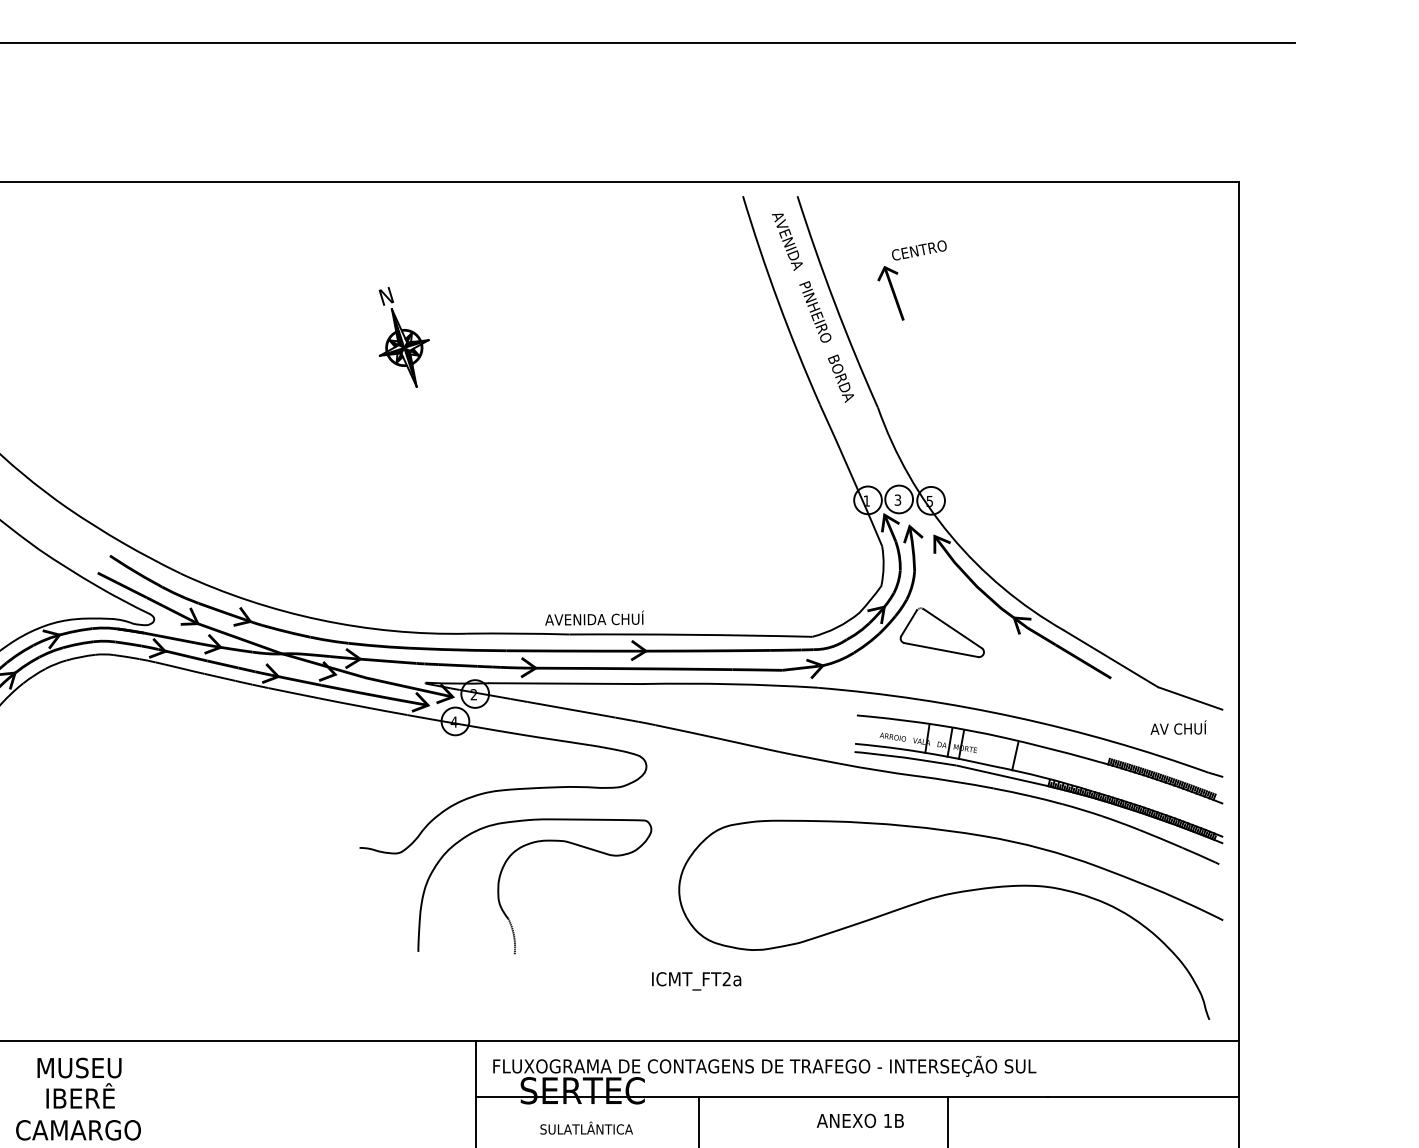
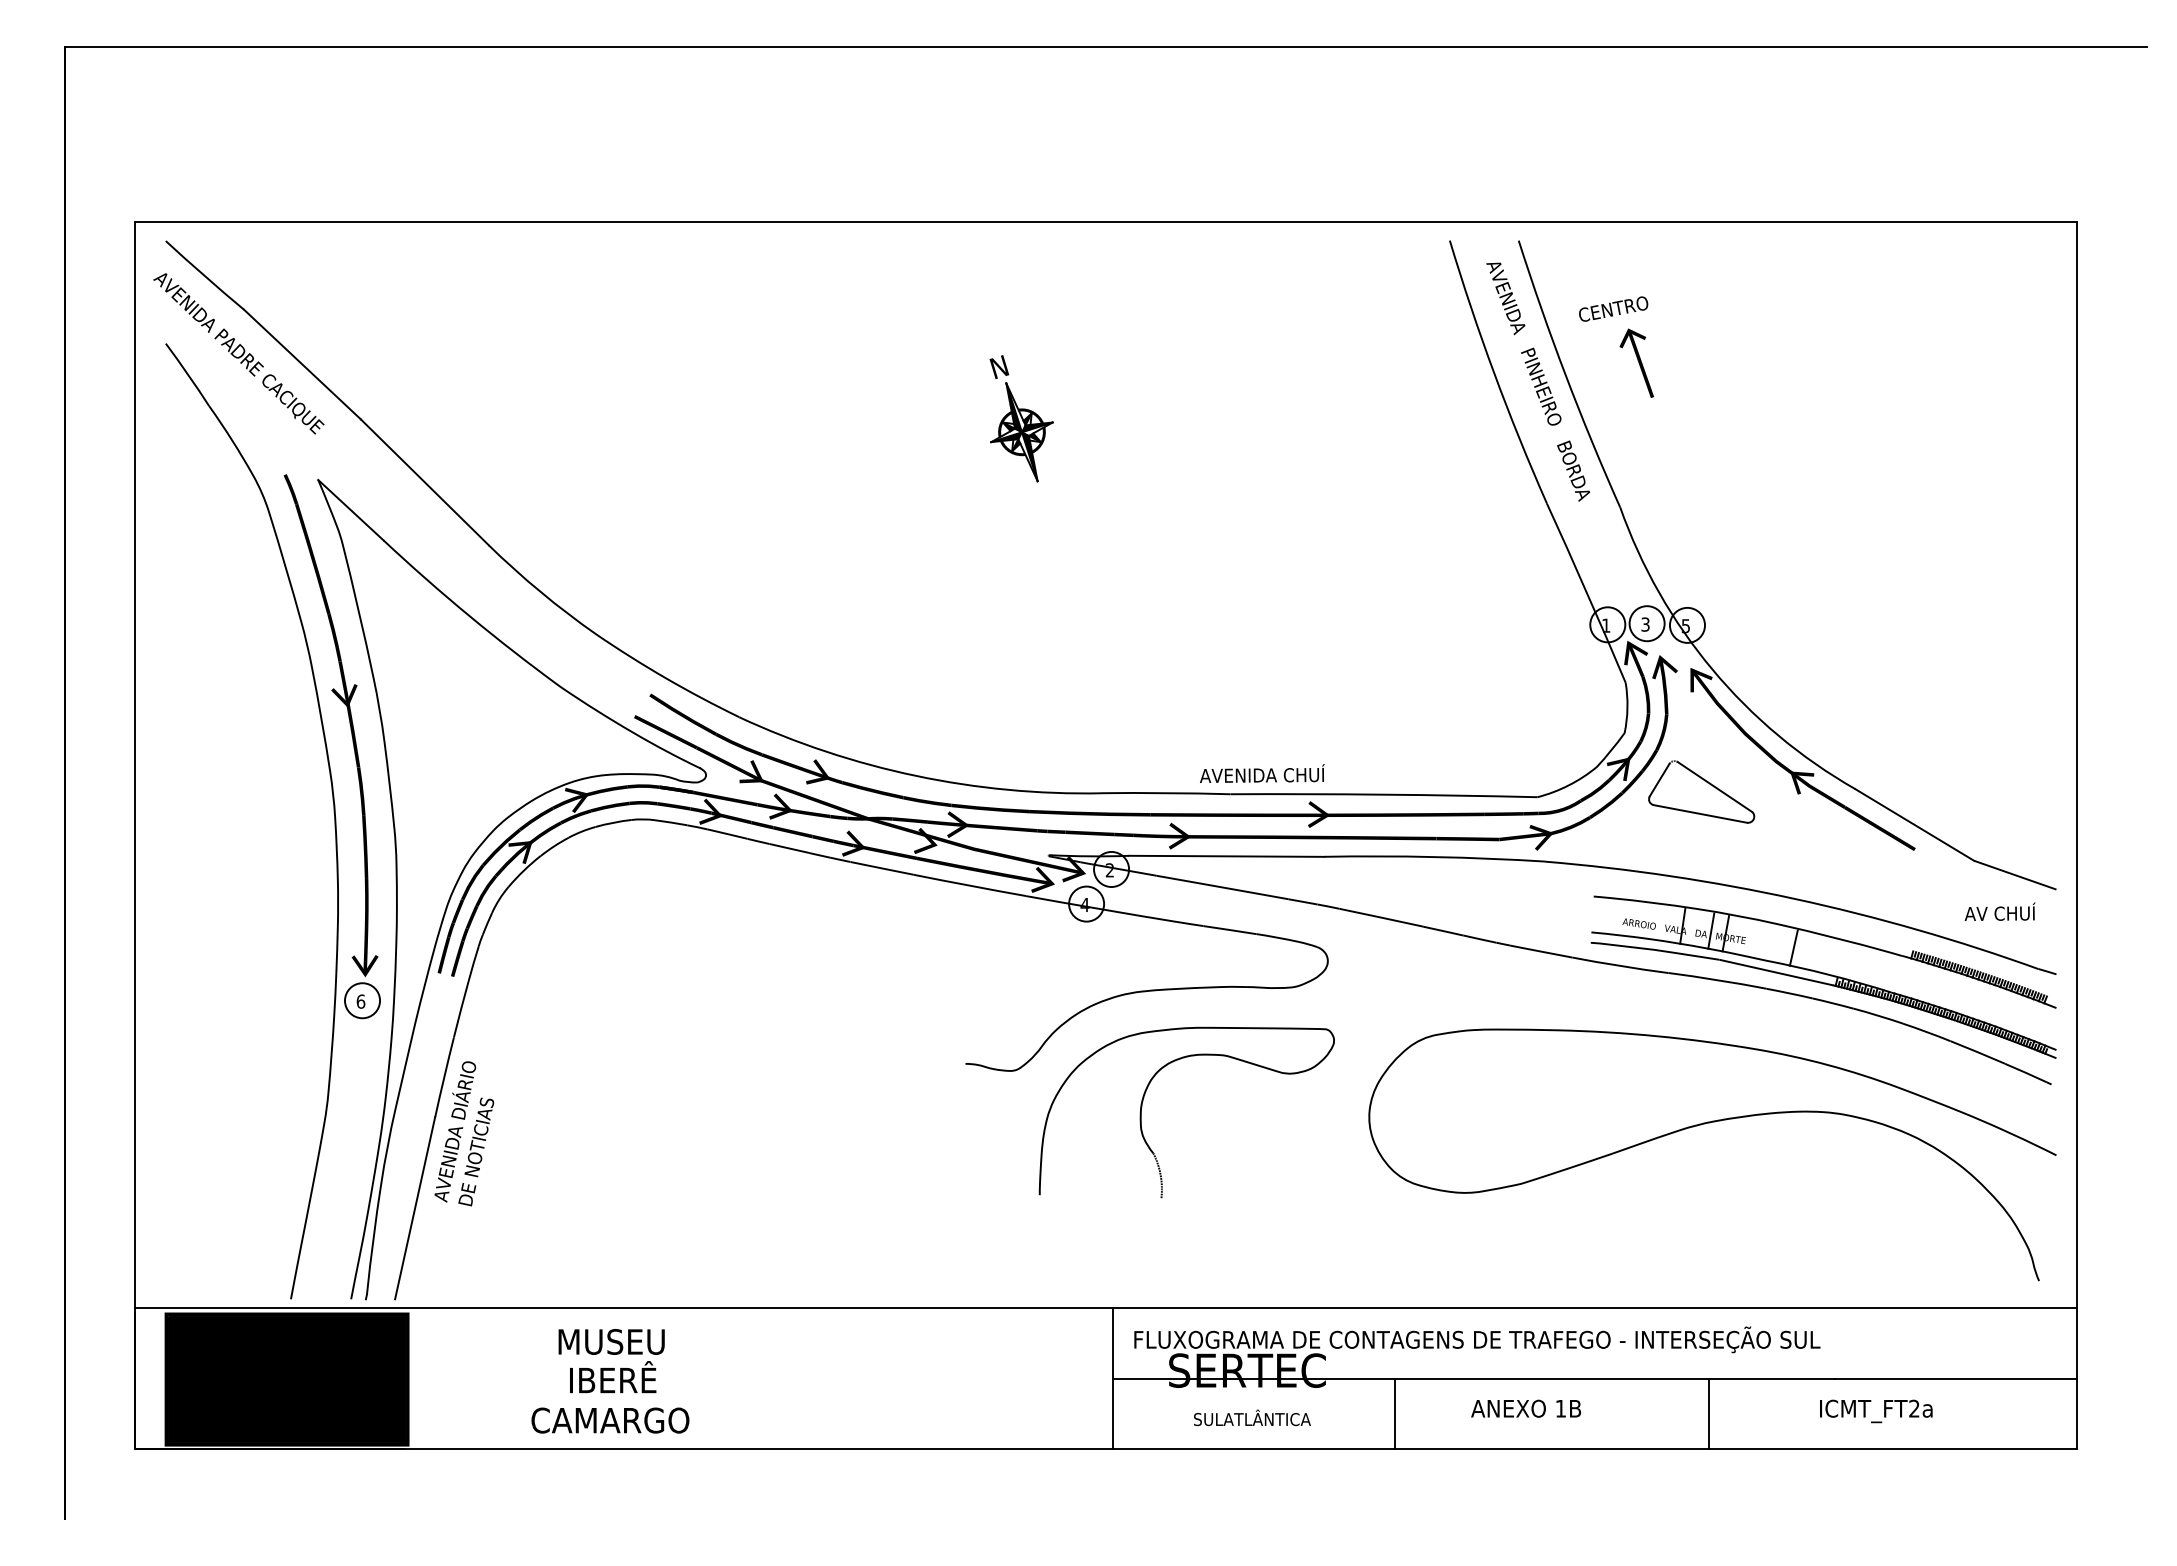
text: (919, 249) -> (1613, 308), moved
text: (696, 981) -> (1876, 1411), moved
text: (860, 1120) -> (1526, 1408), moved

